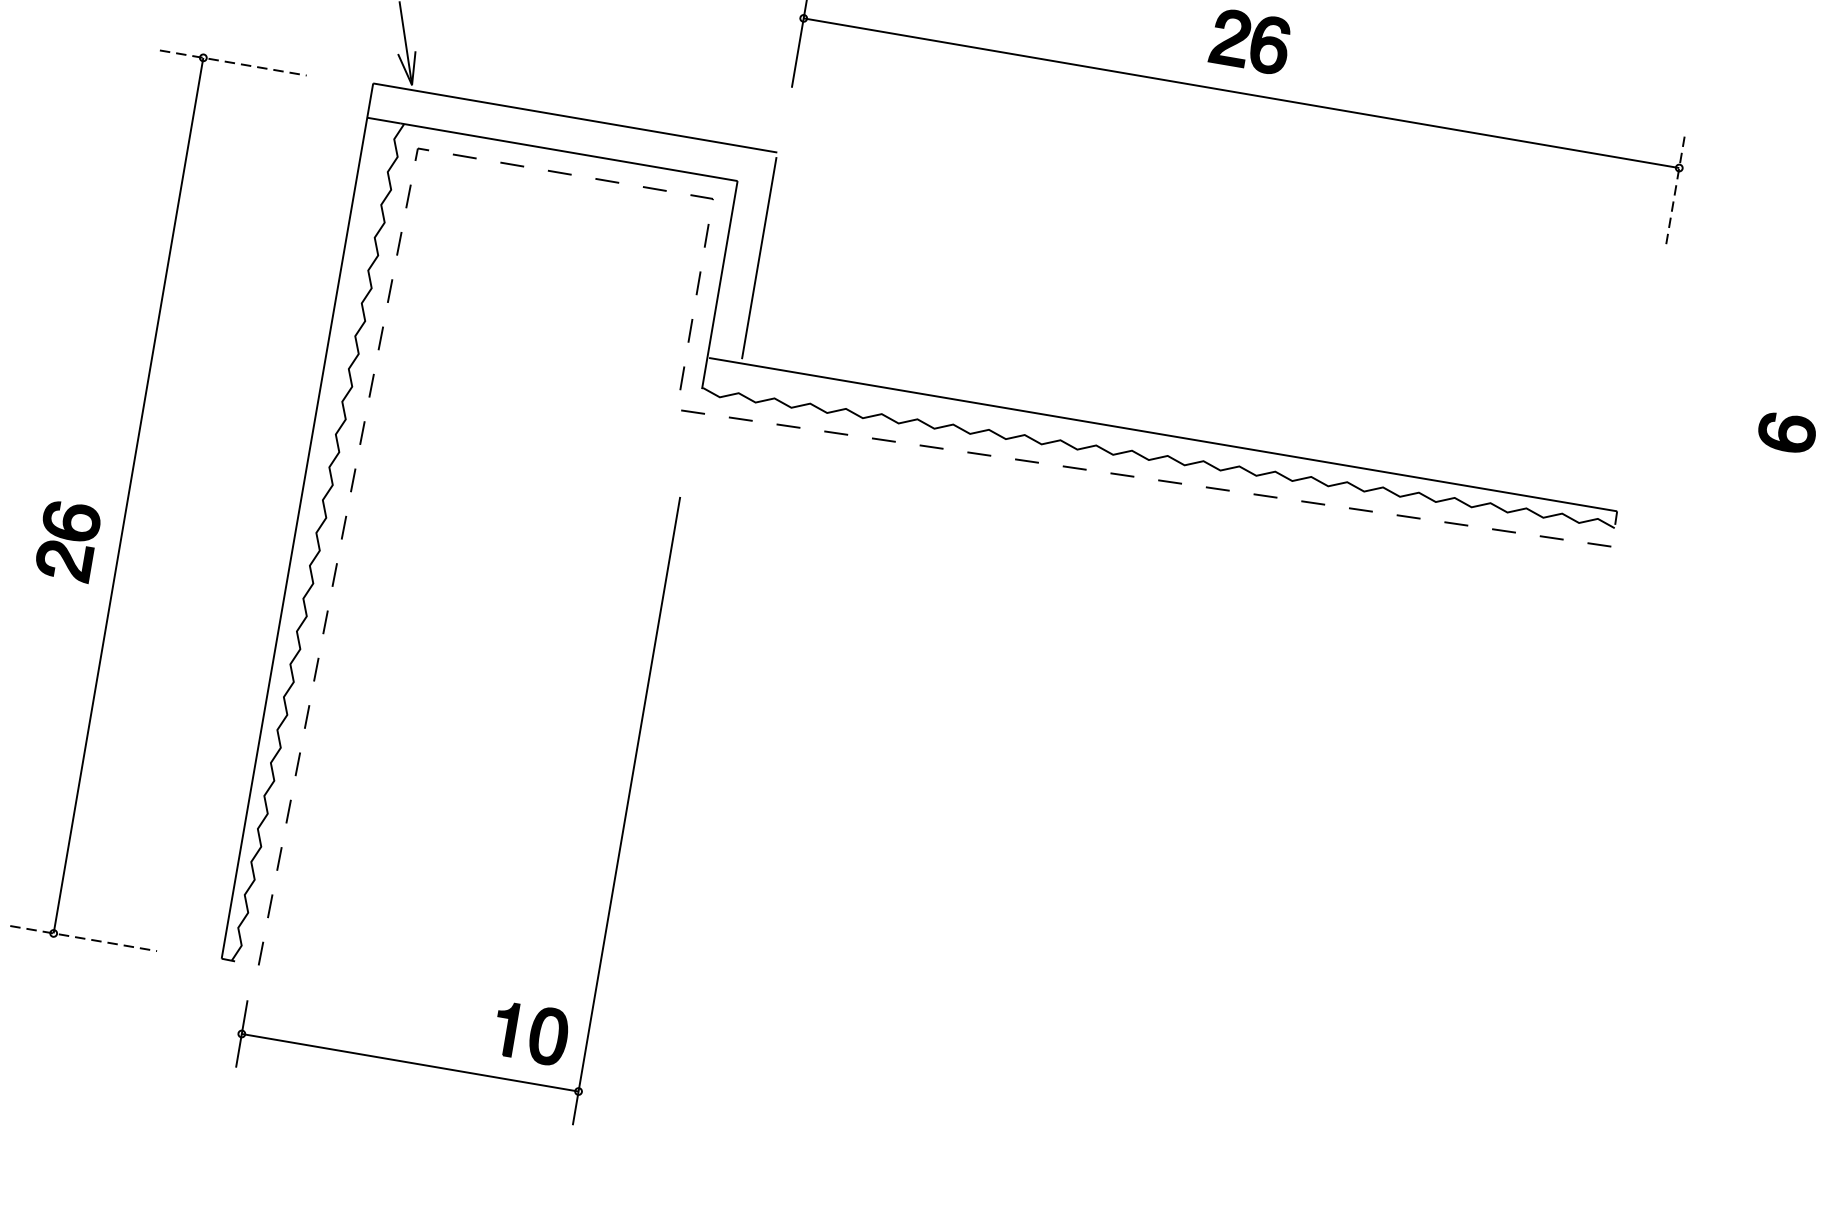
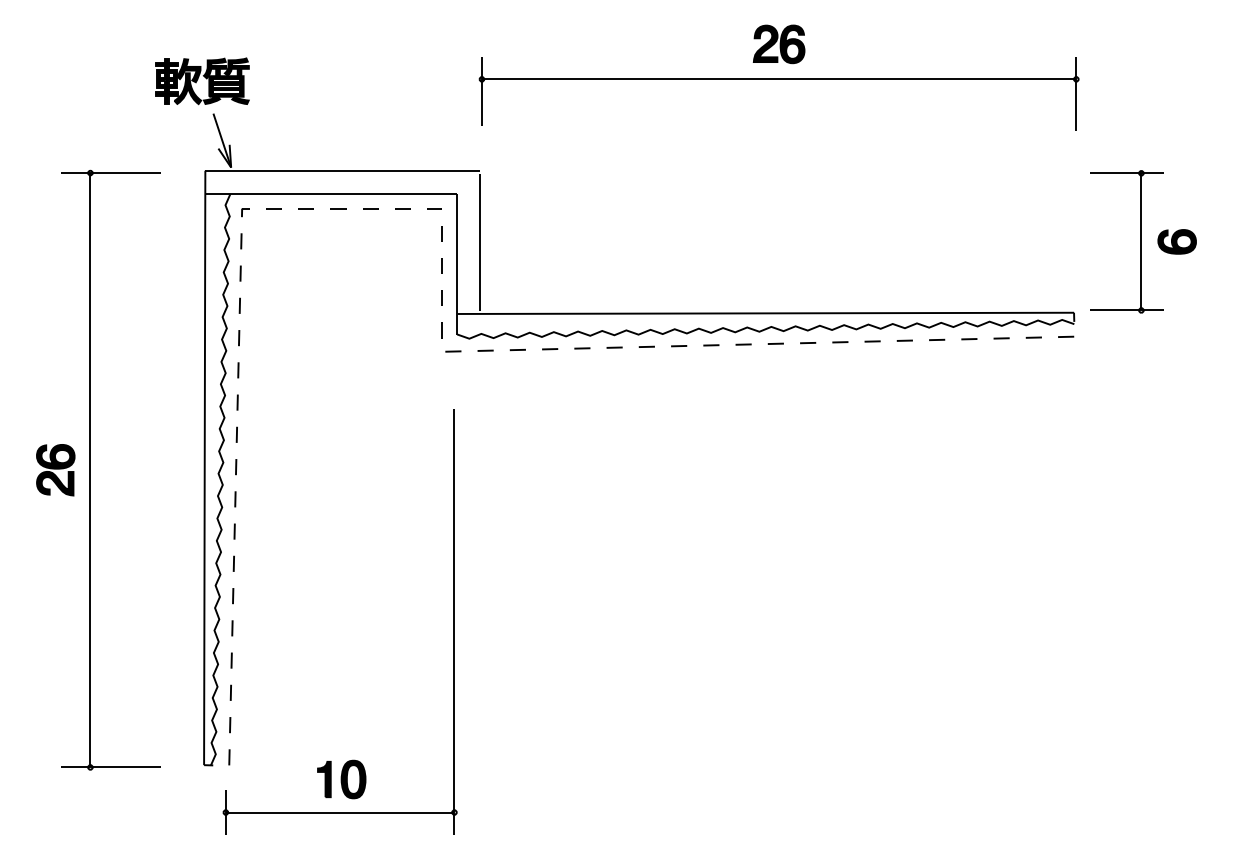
line: (232, 63) -> (110, 173), dashed -> solid
line: (1675, 188) -> (1076, 93), dashed -> solid
part: (1732, 423) -> (1140, 241), added
part: (67, 541) -> (55, 470), moved
line: (83, 938) -> (110, 767), dashed -> solid
part: (530, 1033) -> (341, 779), moved

